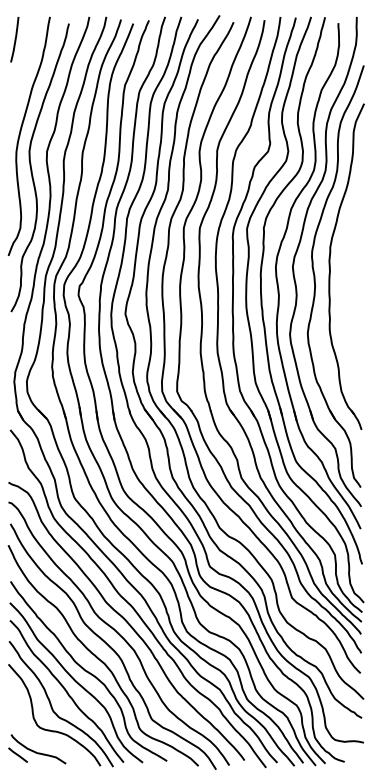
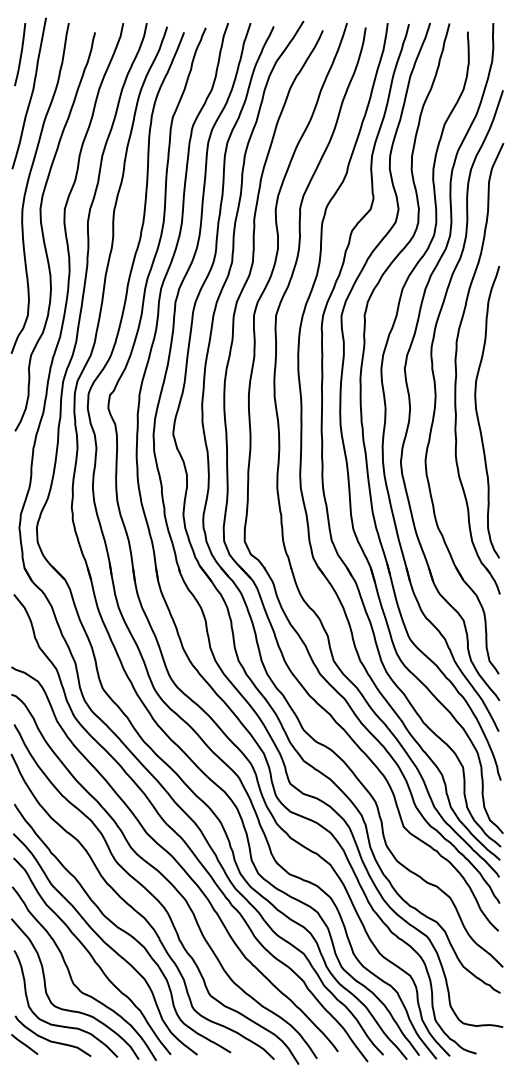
curve: (22, 69) -> (30, 95), added
curve: (346, 300) -> (478, 415), added
curve: (46, 741) -> (63, 1025), added

